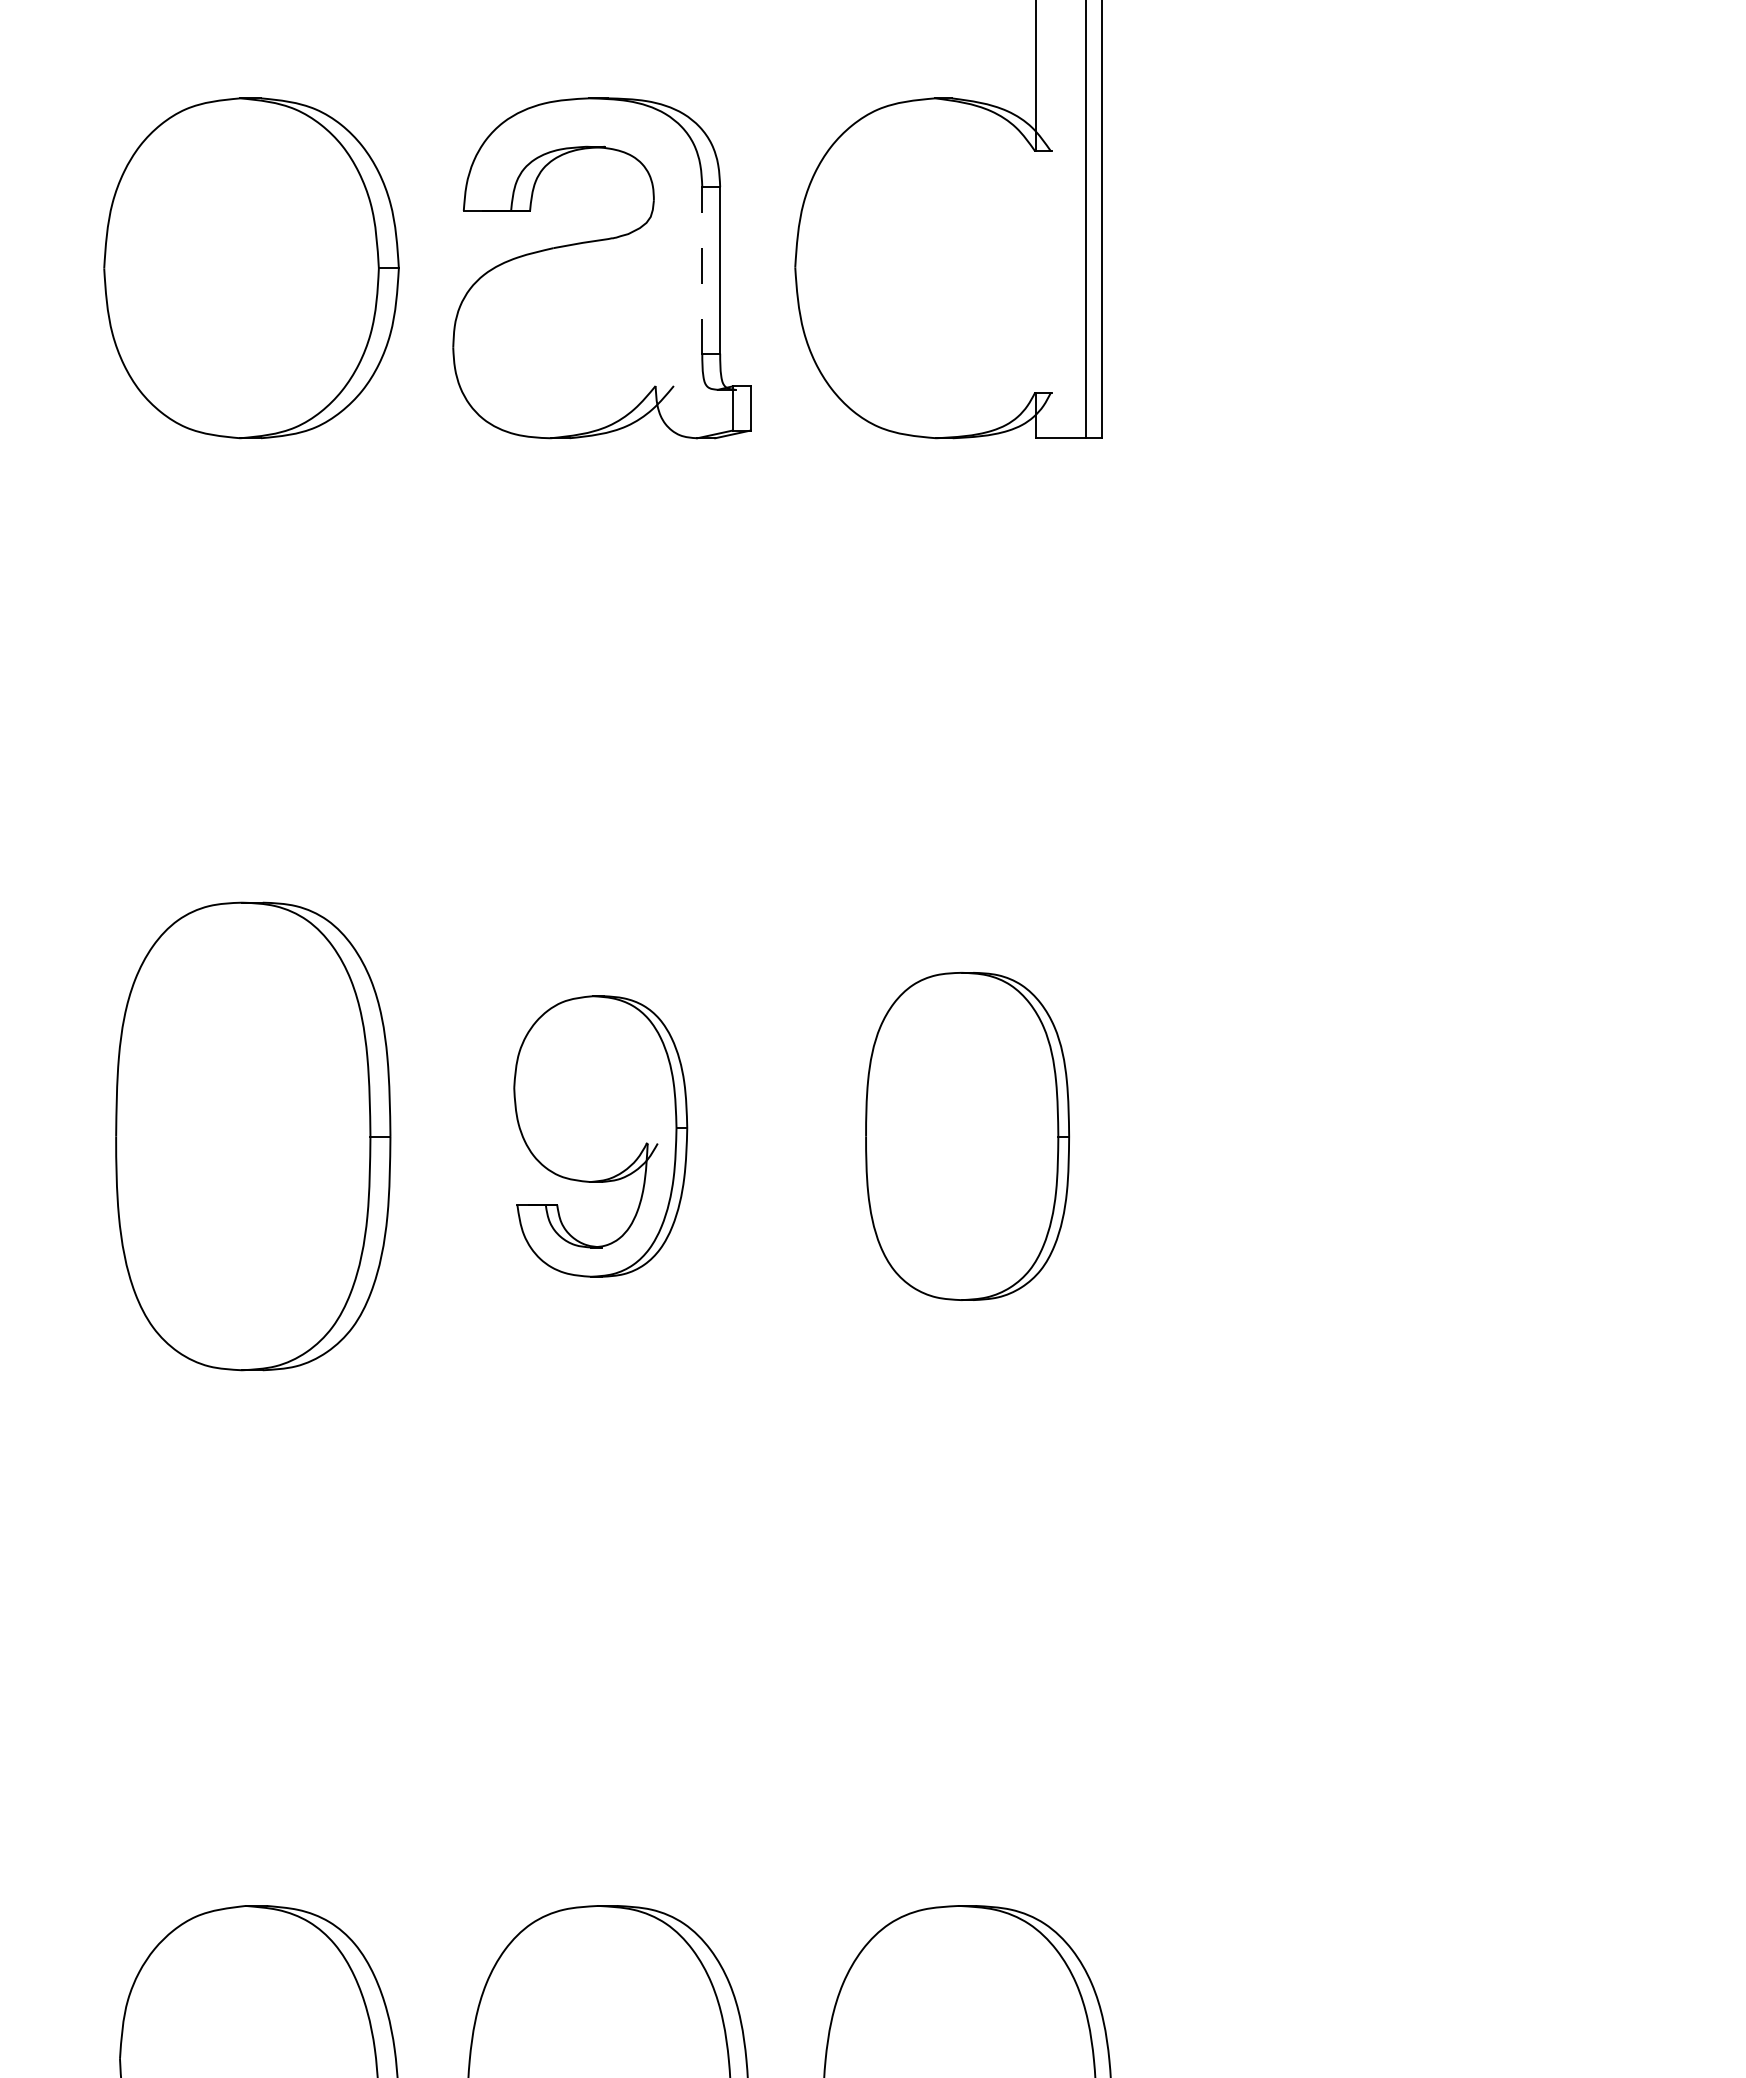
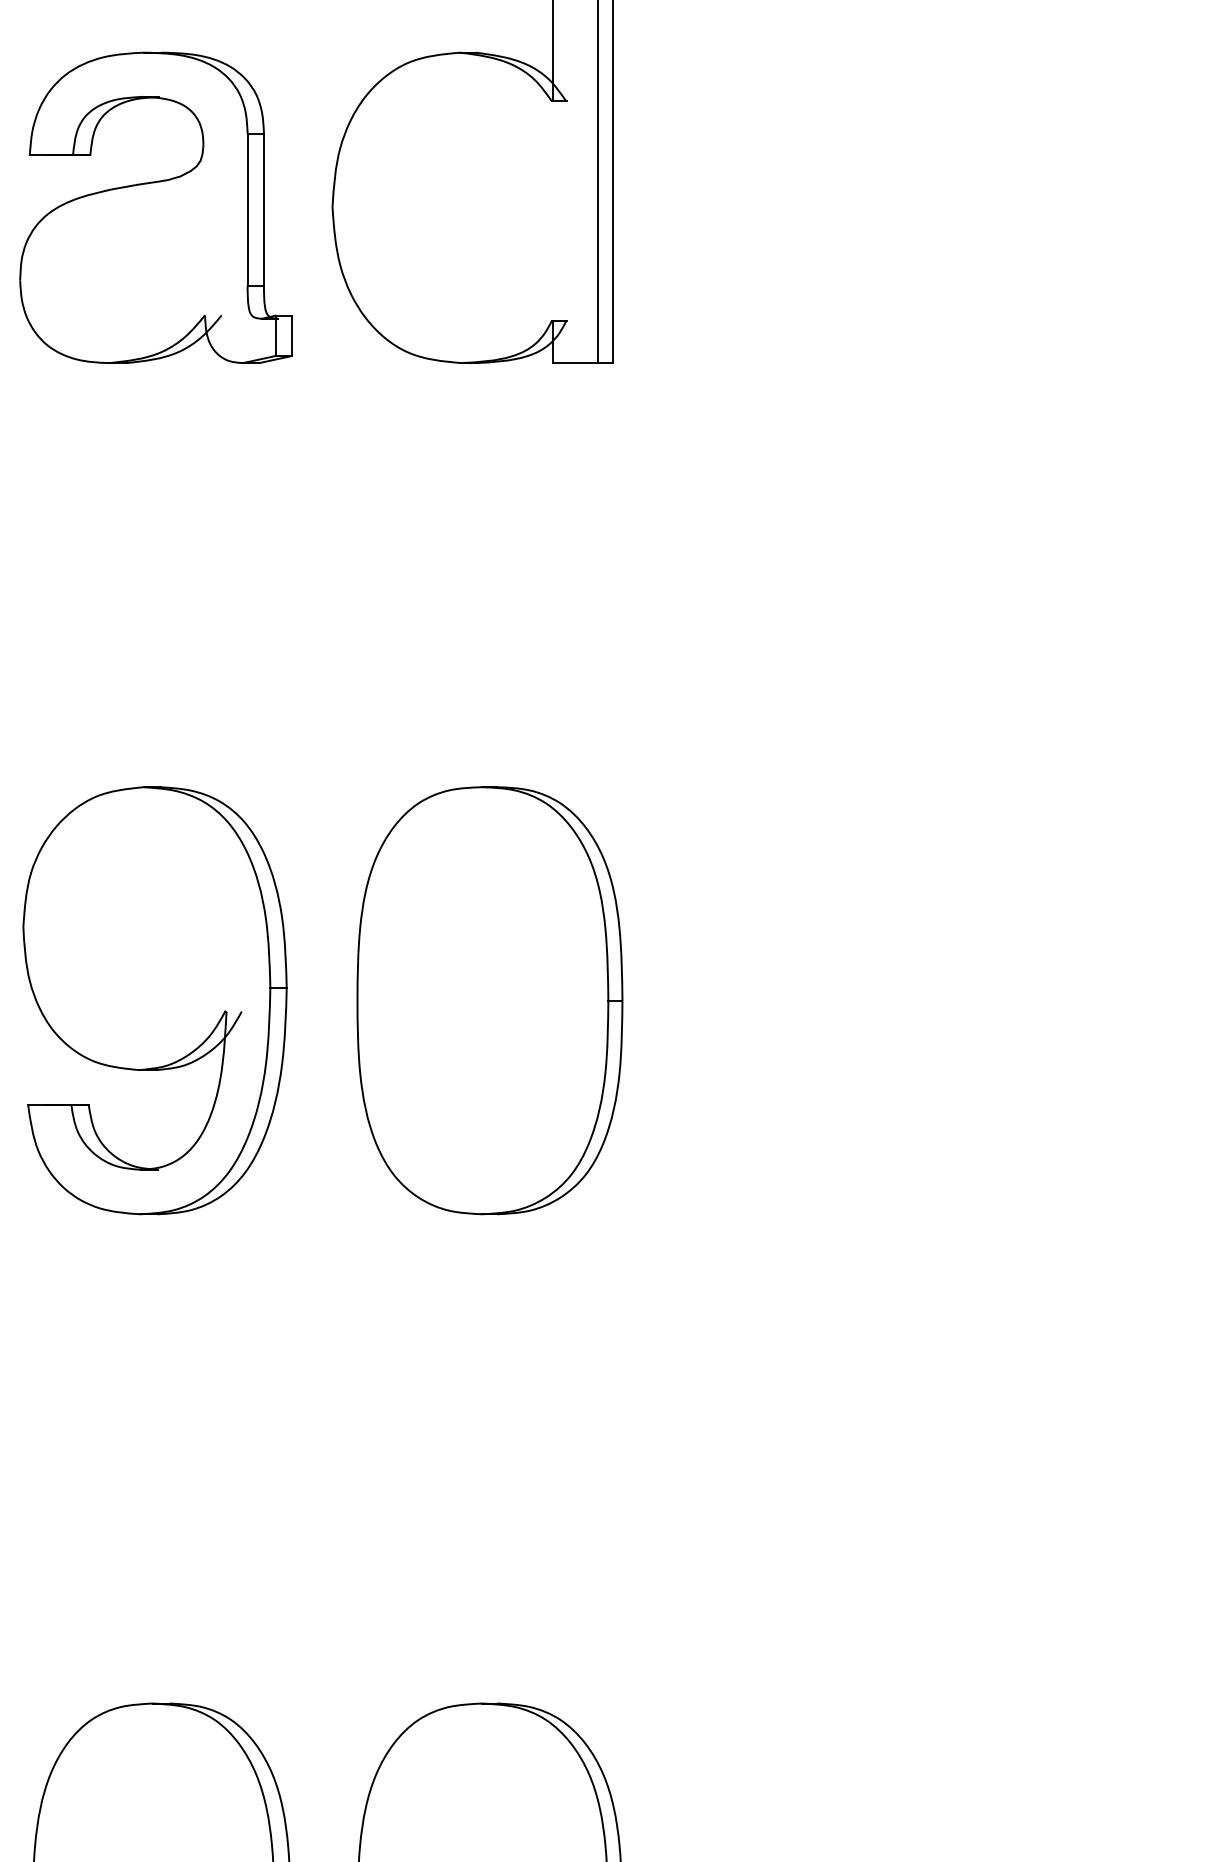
line: (702, 269) -> (247, 208), dashed -> solid
part: (600, 1136) -> (154, 1000), size x1.67
part: (967, 1136) -> (489, 1000), size x1.43

